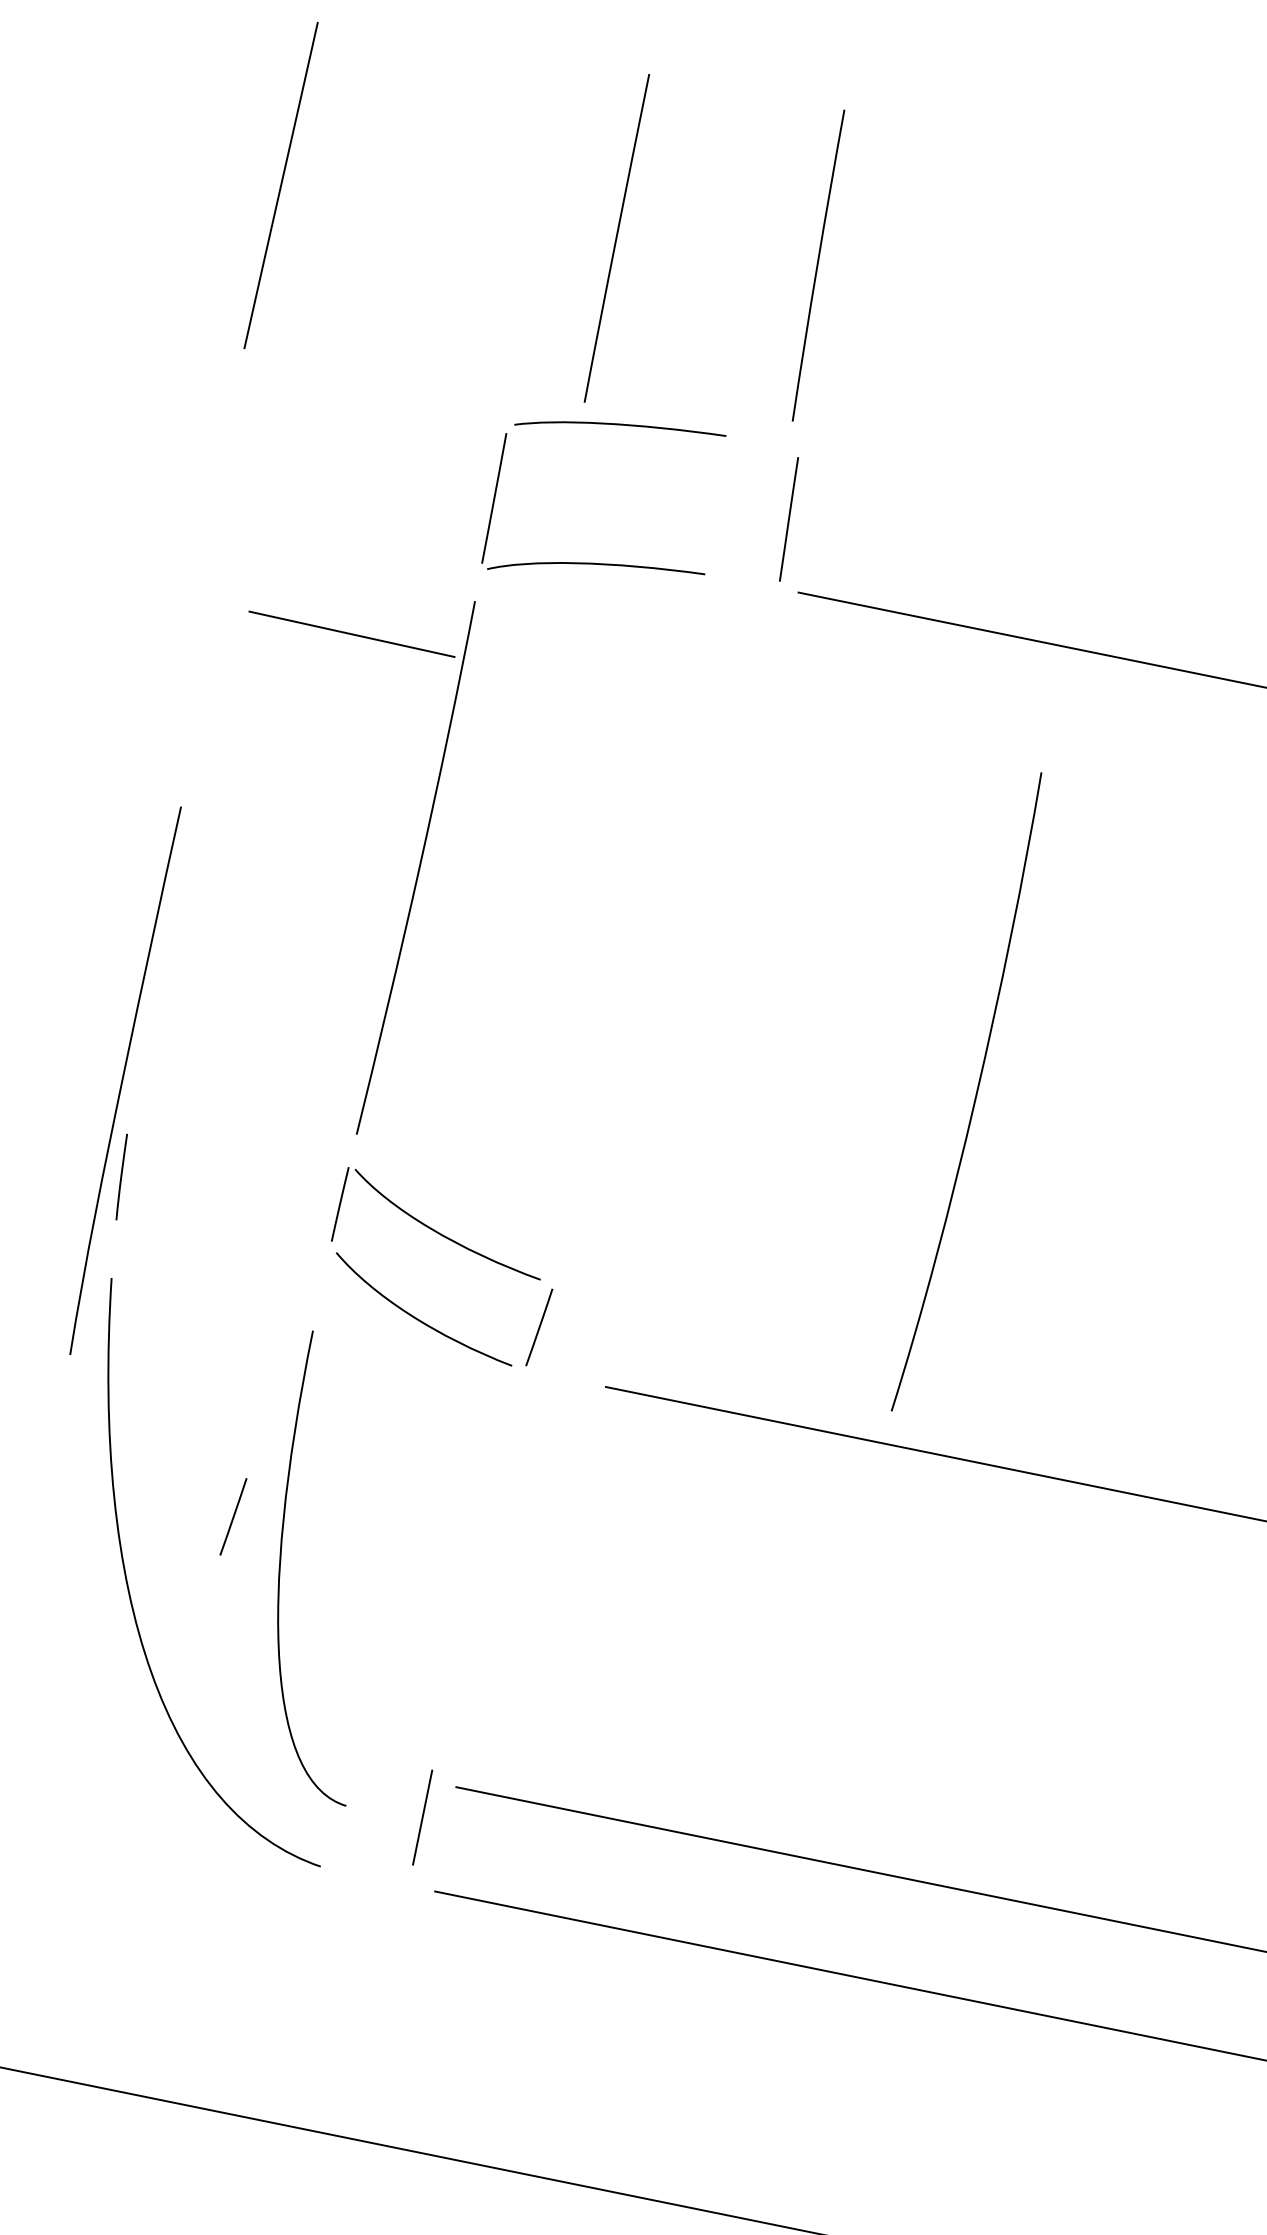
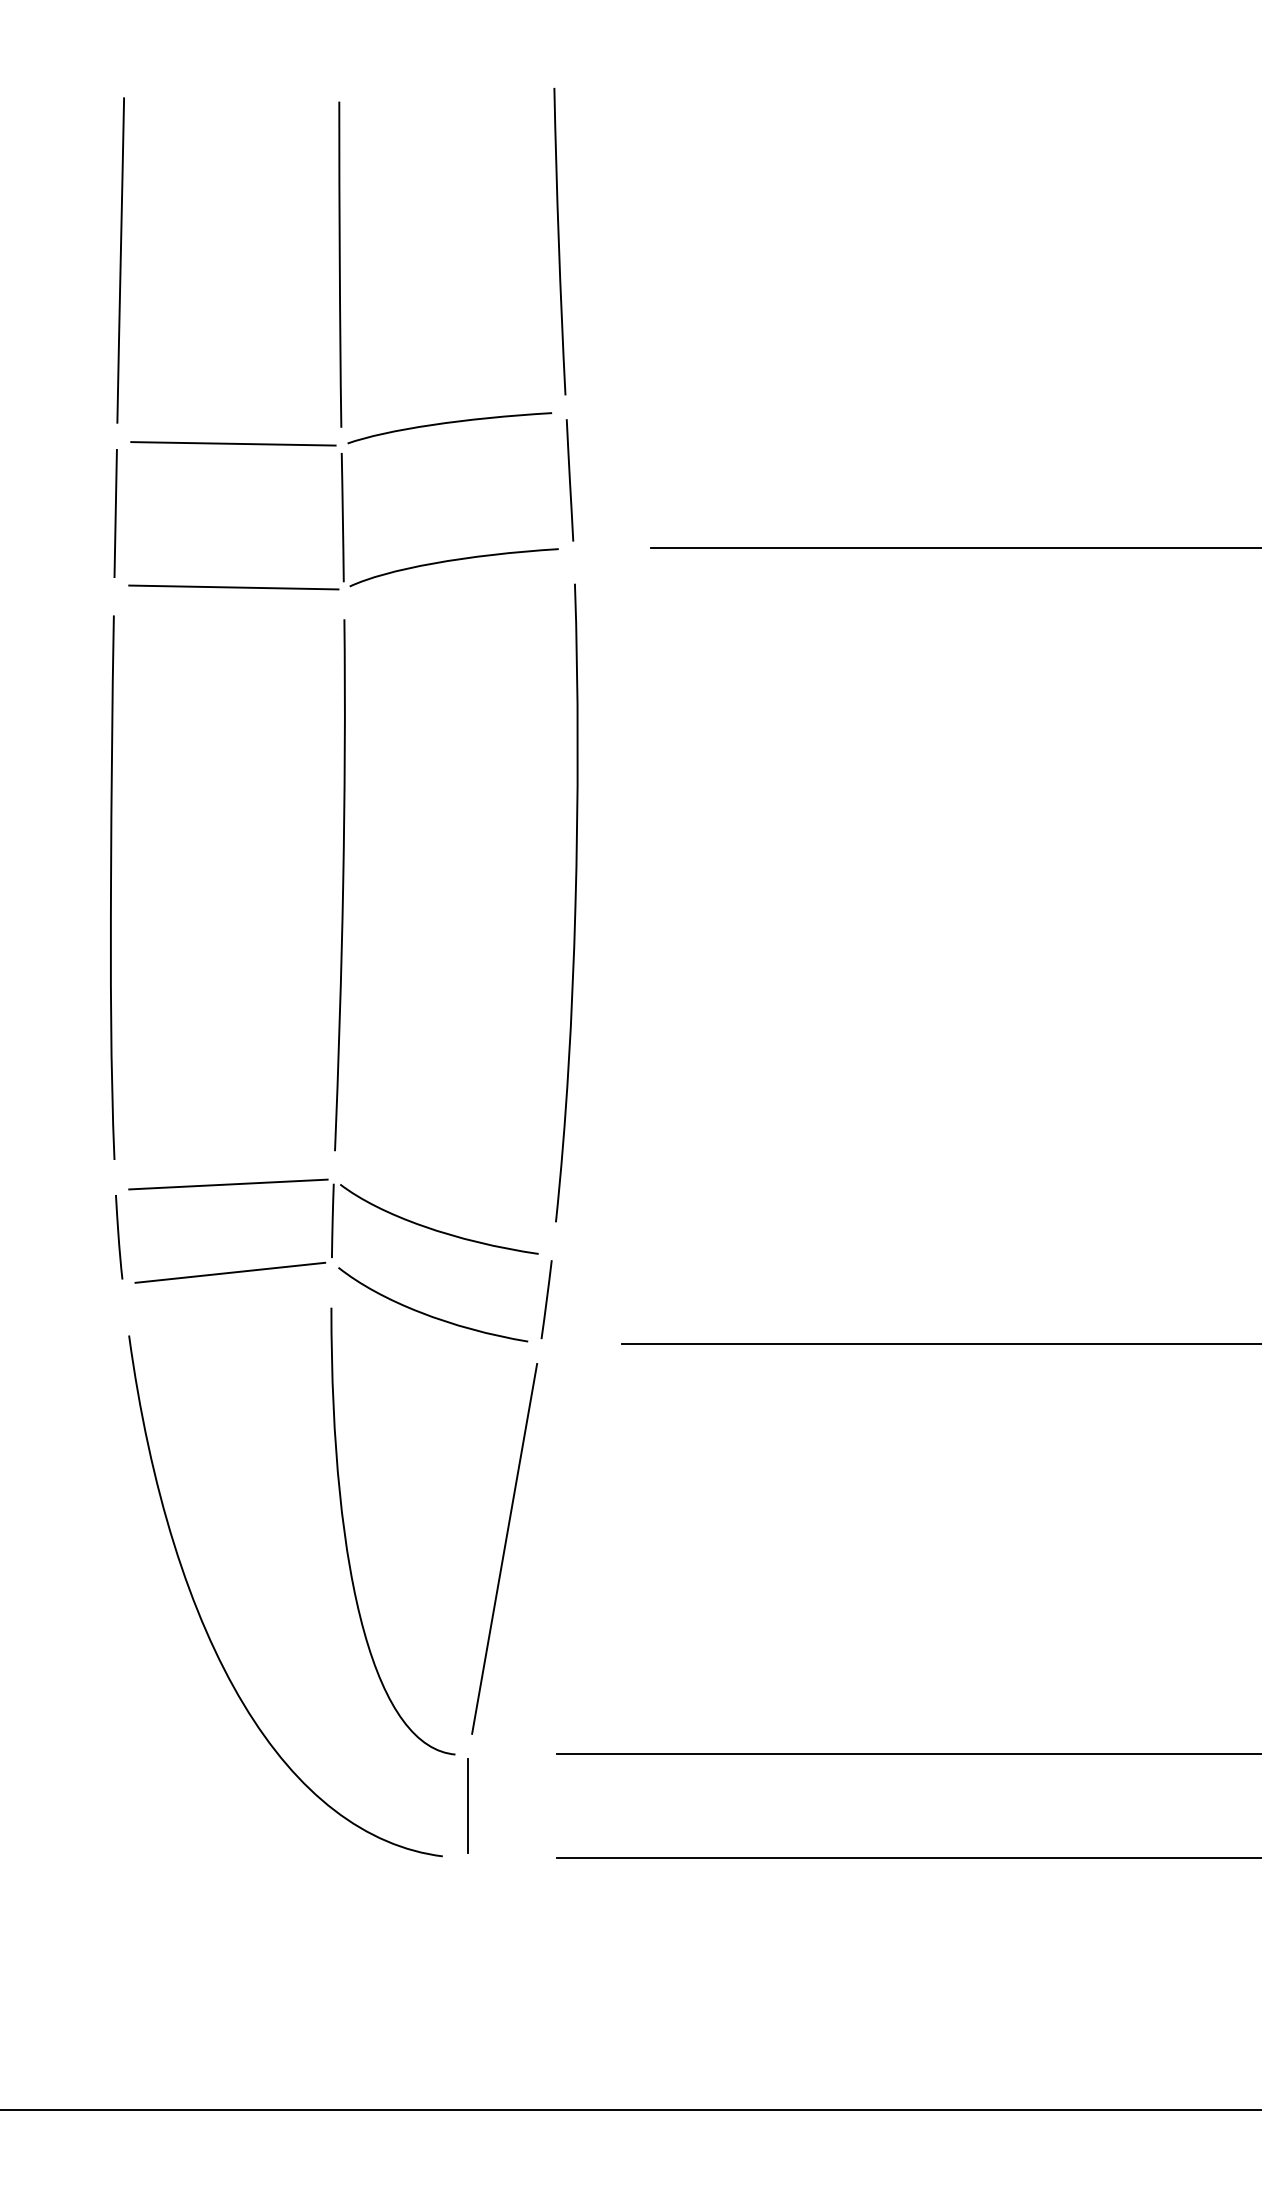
line: (280, 185) -> (120, 260), moved
line: (617, 238) -> (340, 264), moved
curve: (818, 265) -> (559, 241), moved
line: (266, 447) -> (115, 513), added
line: (788, 519) -> (569, 480), moved
line: (369, 546) -> (233, 587), added
line: (352, 633) -> (233, 443), moved
curve: (122, 1080) -> (111, 887), moved
curve: (975, 1093) -> (574, 902), moved
line: (242, 1146) -> (228, 1184), added
line: (226, 1235) -> (230, 1272), added
line: (233, 1516) -> (291, 1539), removed
curve: (281, 1564) -> (346, 1536), moved
line: (445, 1569) -> (504, 1548), added
line: (421, 1817) -> (467, 1805), moved

